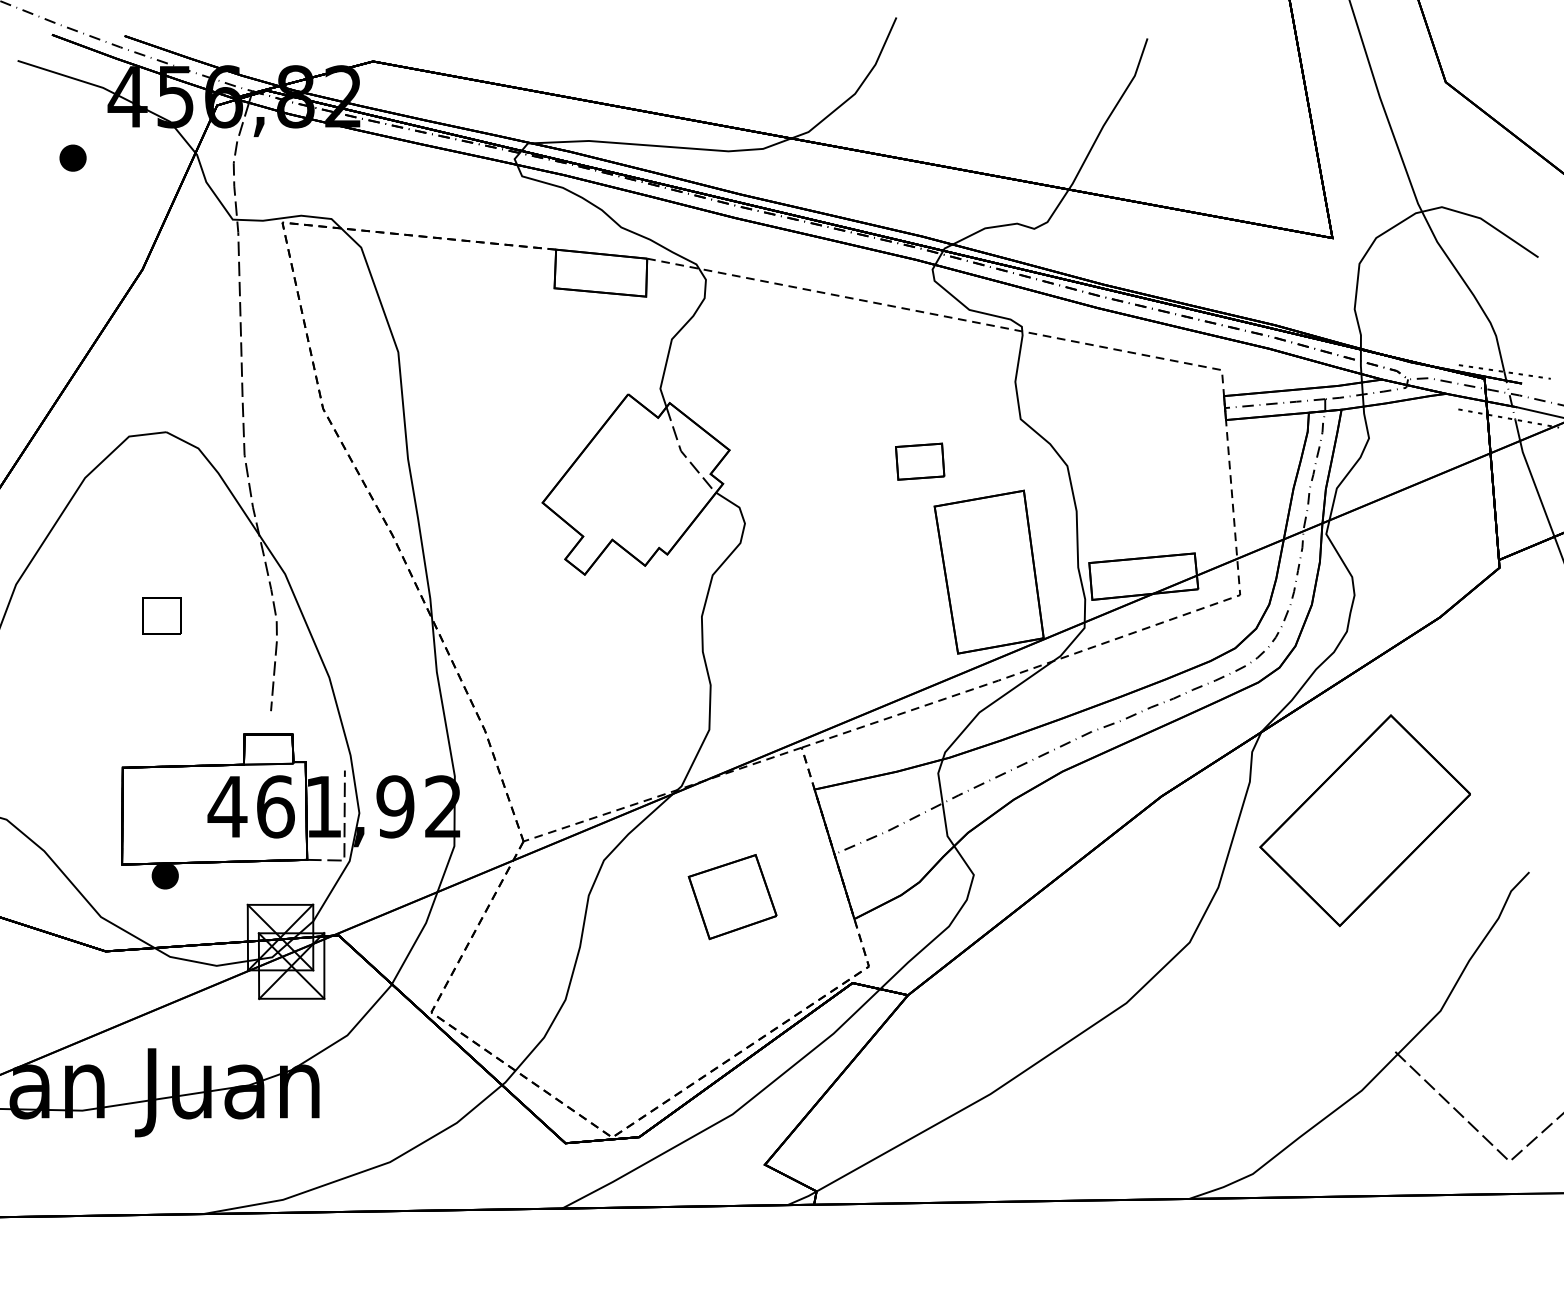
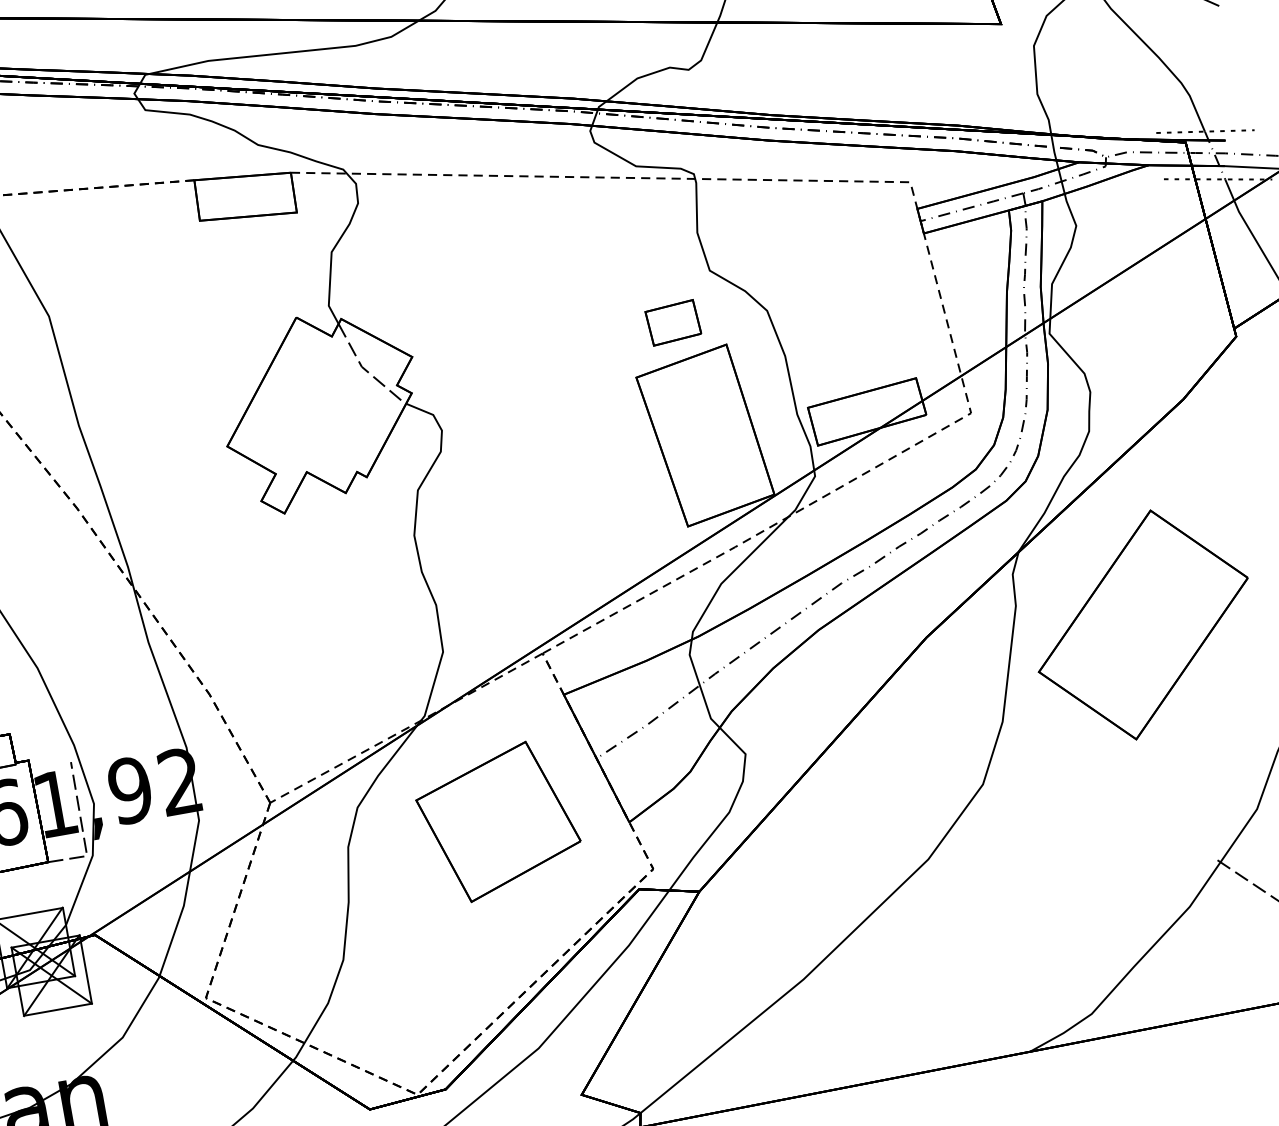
part: (920, 461) -> (673, 322), moved
part: (732, 896) -> (498, 821), size x1.67

